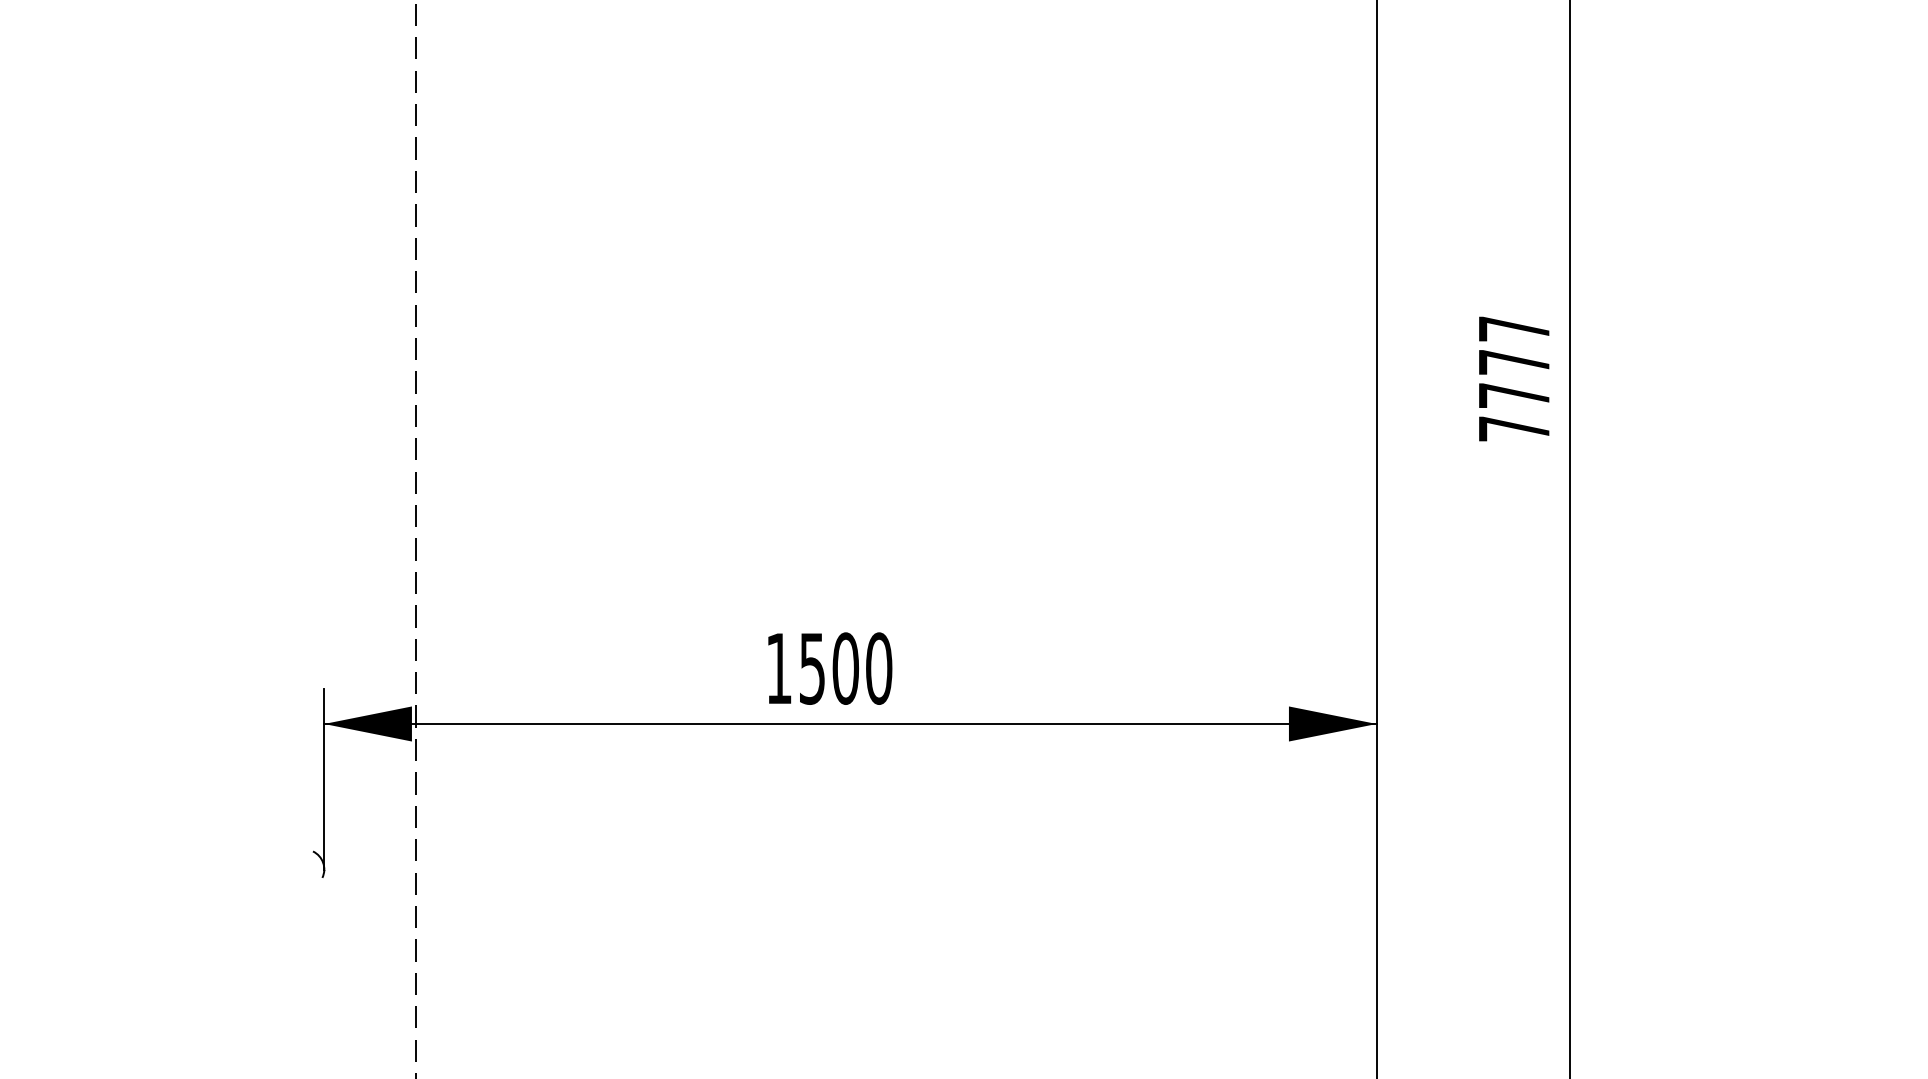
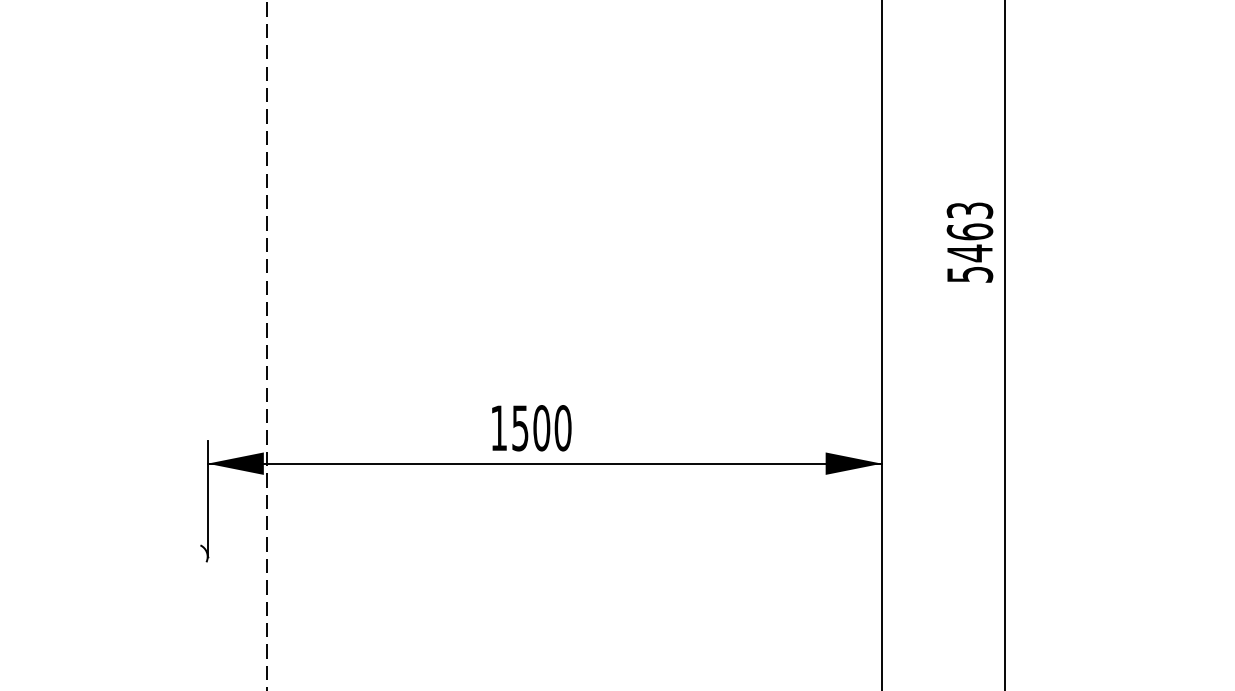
text: (1513, 378) -> (969, 242), 7777 -> 5463

